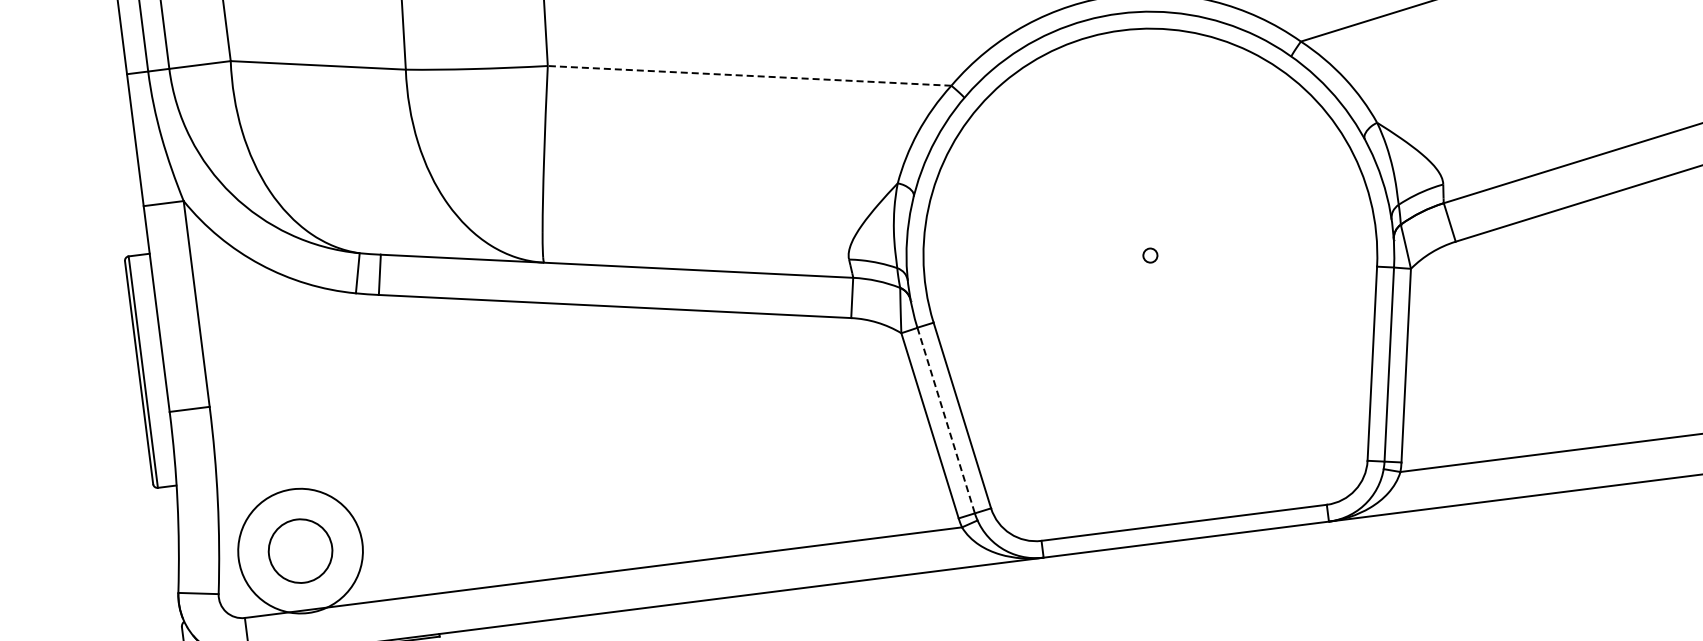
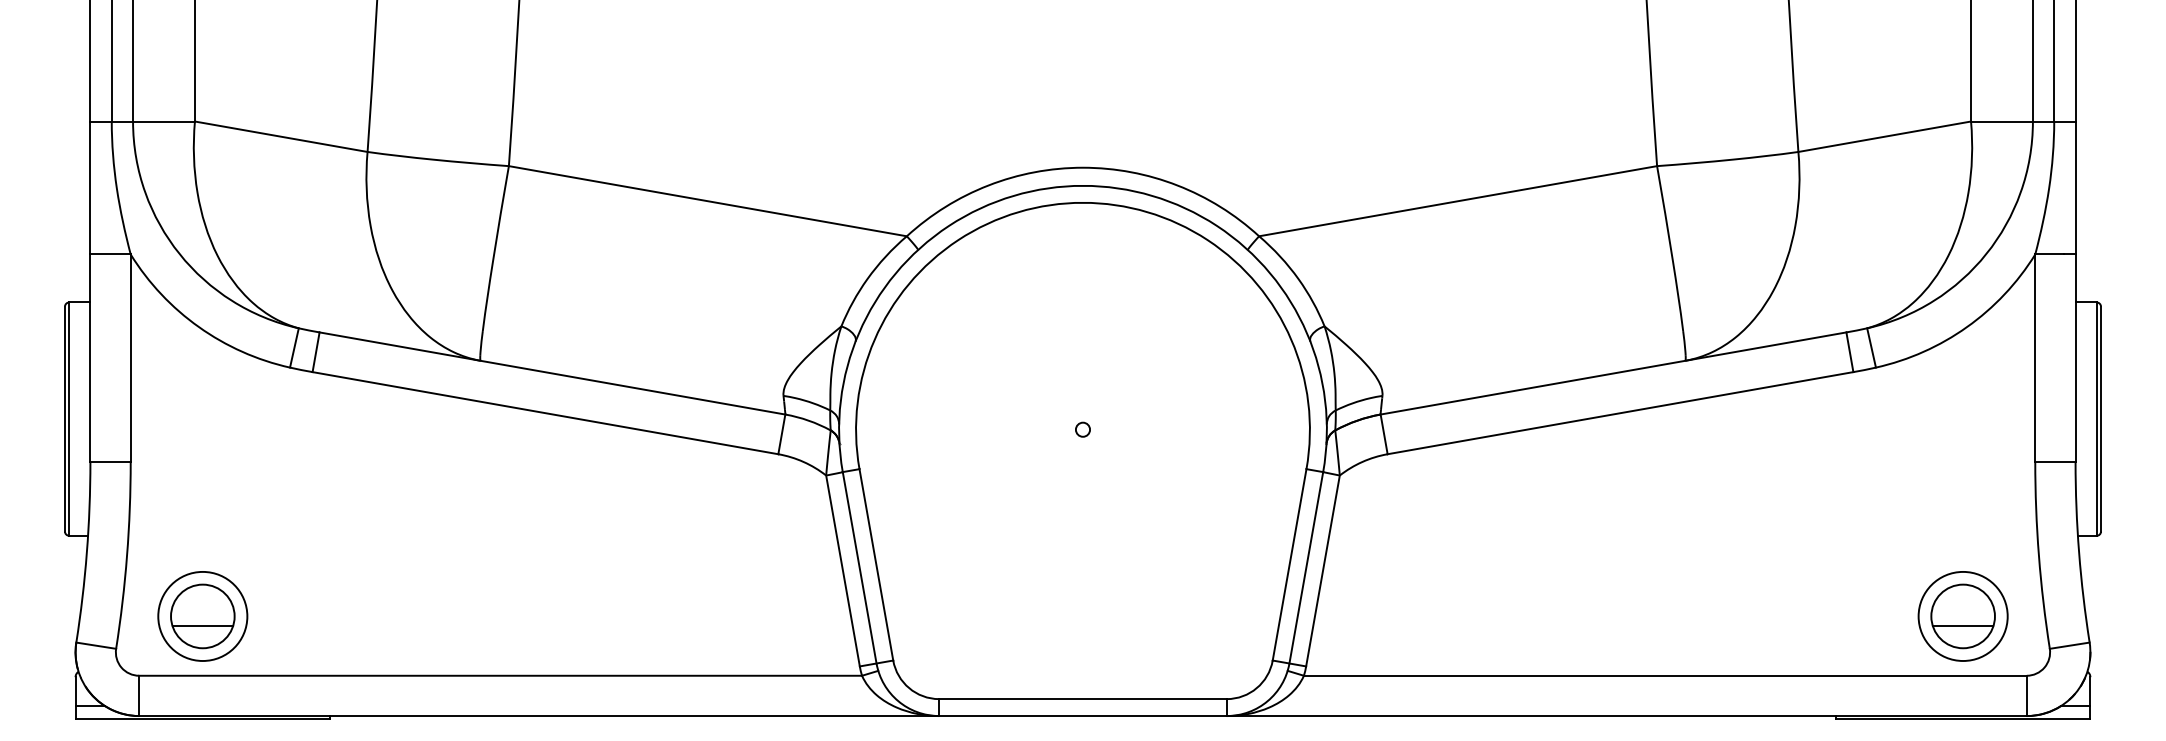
line: (749, 76) -> (707, 201), dashed -> solid
line: (946, 421) -> (859, 568), dashed -> solid
circle: (300, 550) -> (202, 615), size x0.71
line: (301, 561) -> (202, 626), added

